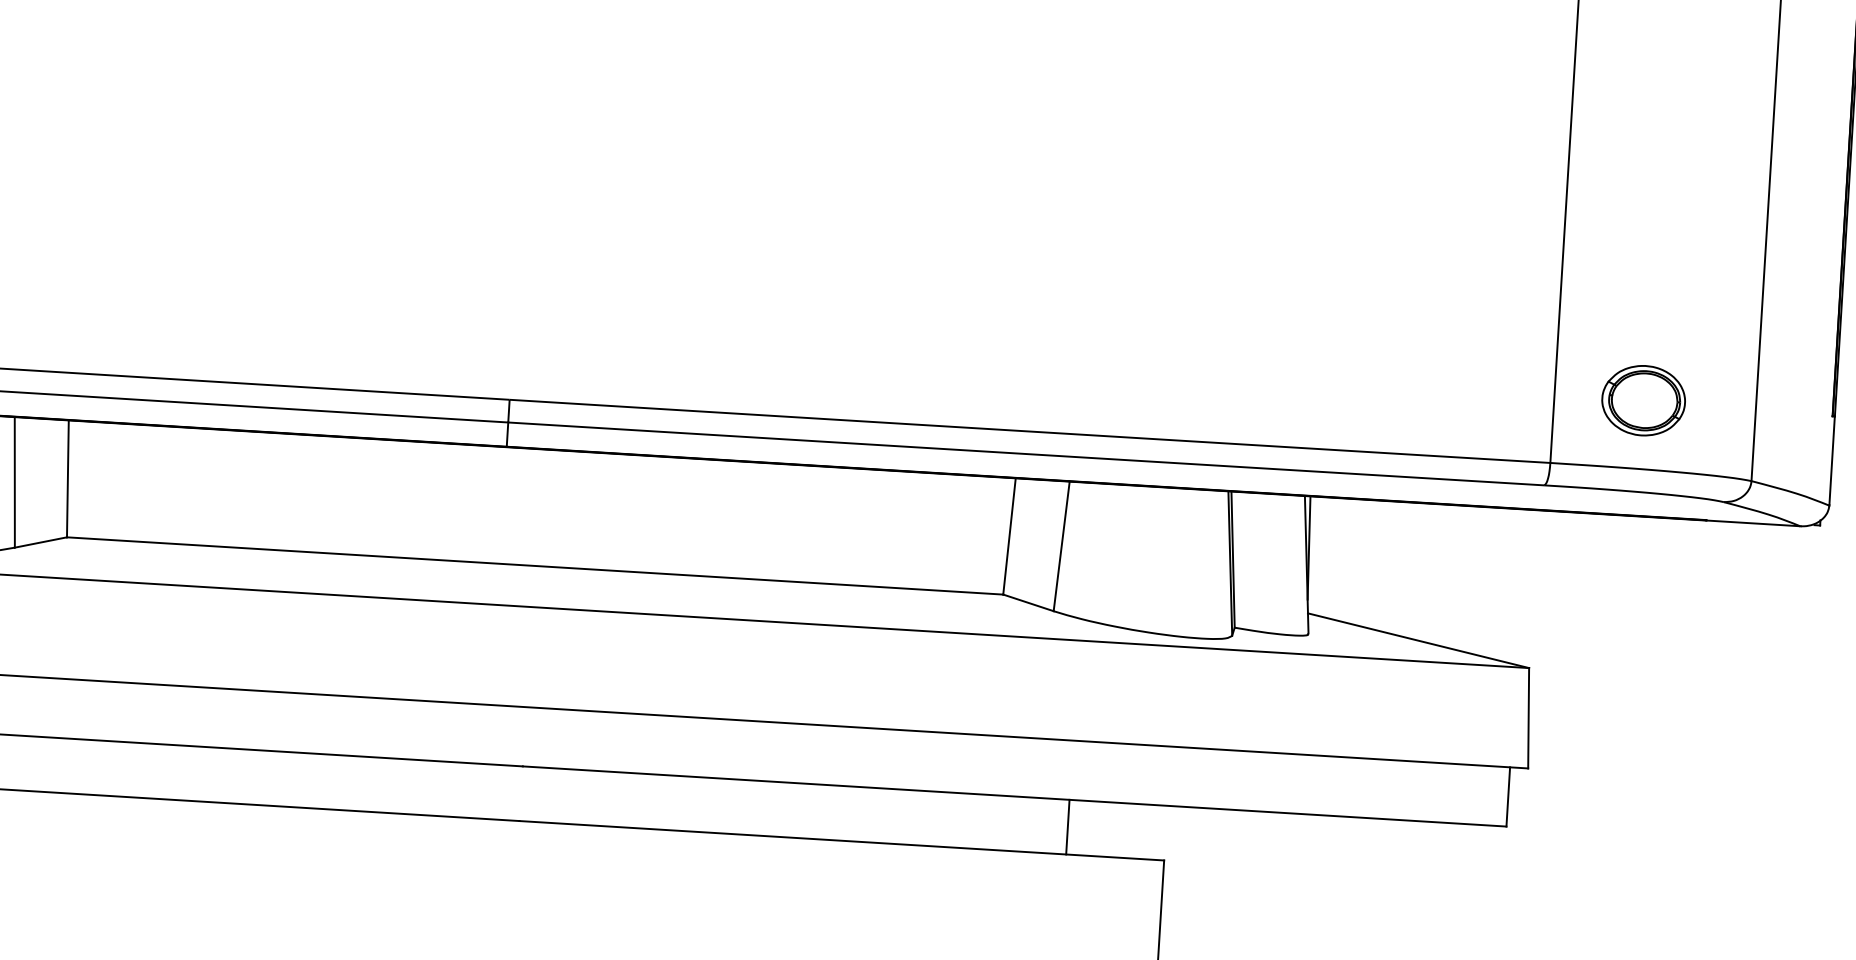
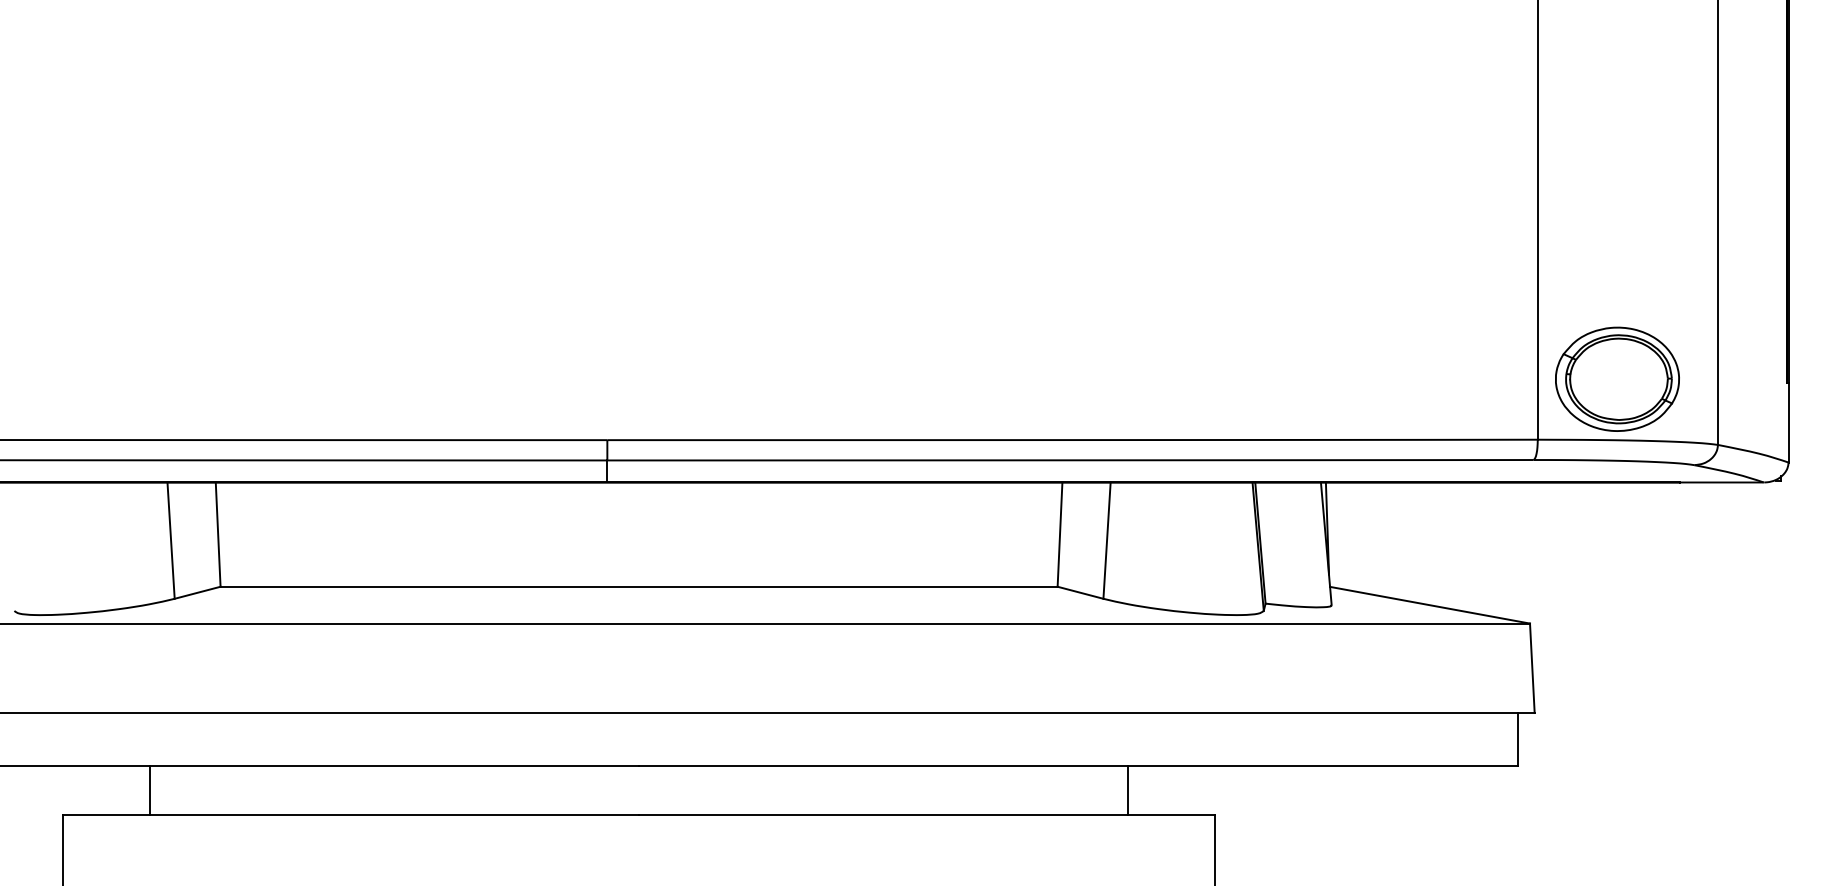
part: (1643, 399) -> (1617, 378), size x1.67

